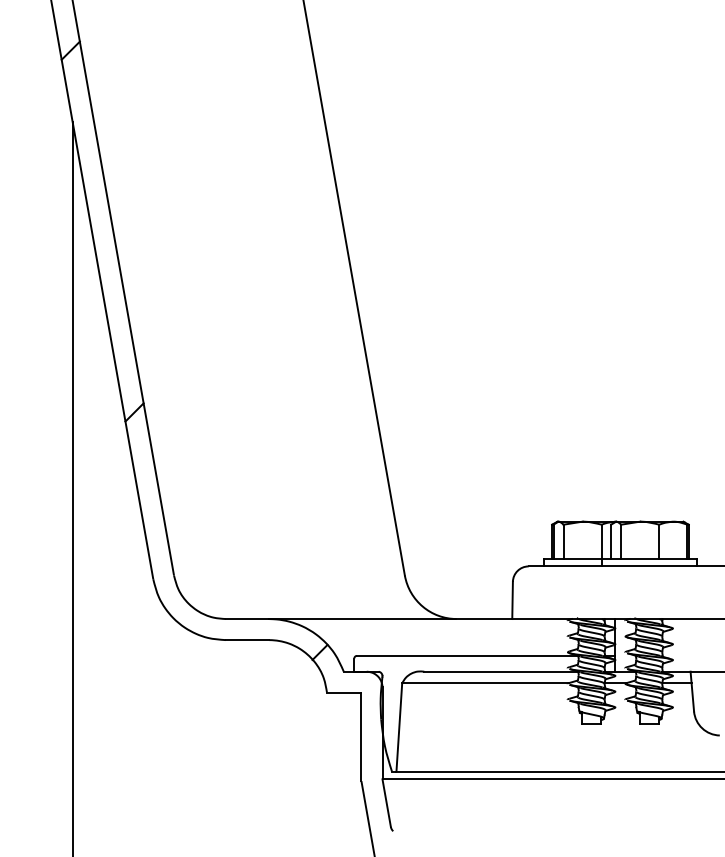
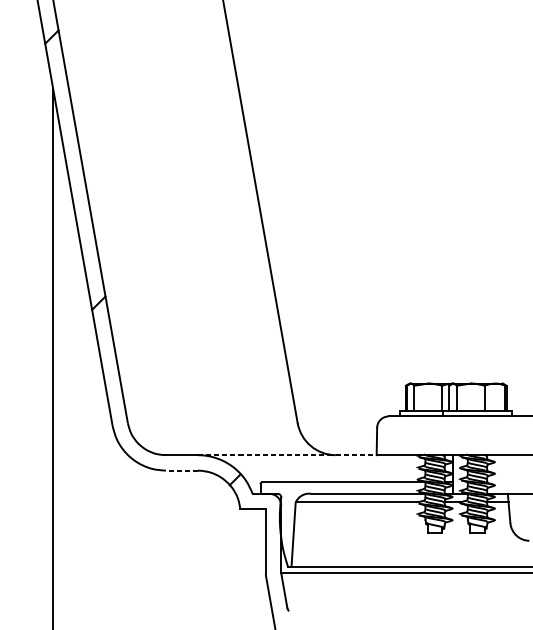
line: (391, 619) -> (287, 455), solid -> dashed
line: (247, 640) -> (181, 470), solid -> dashed

